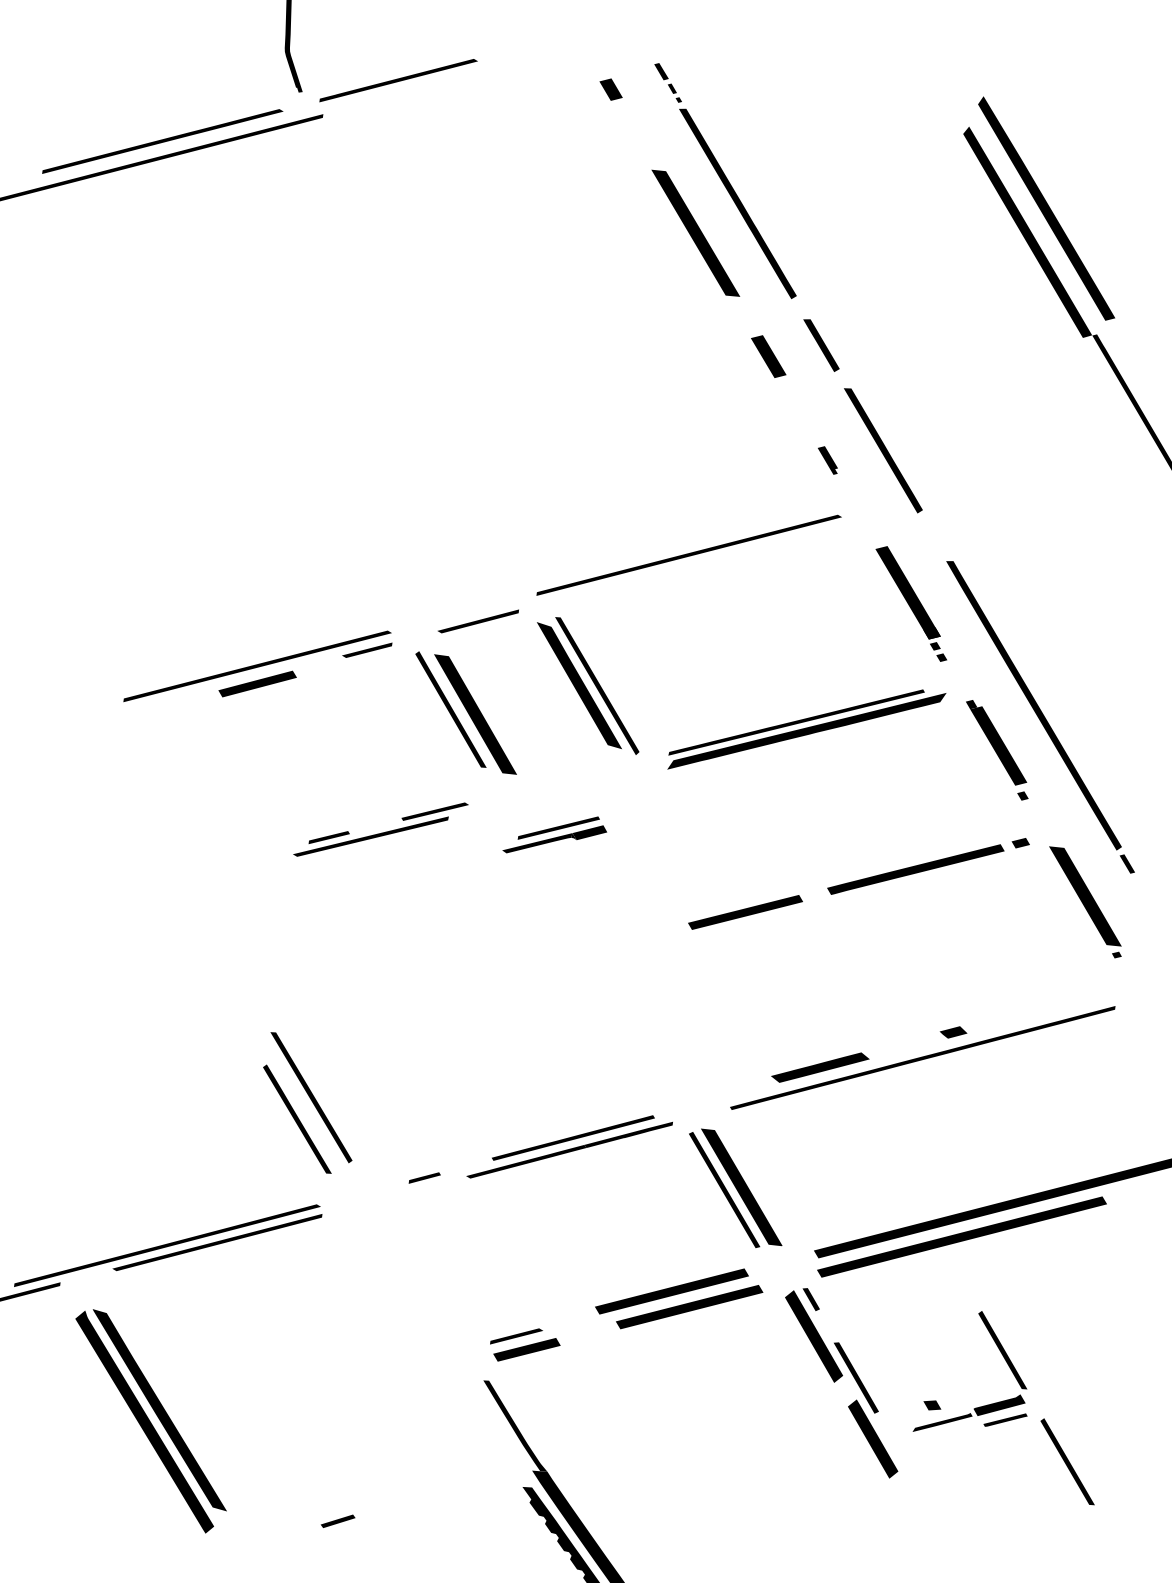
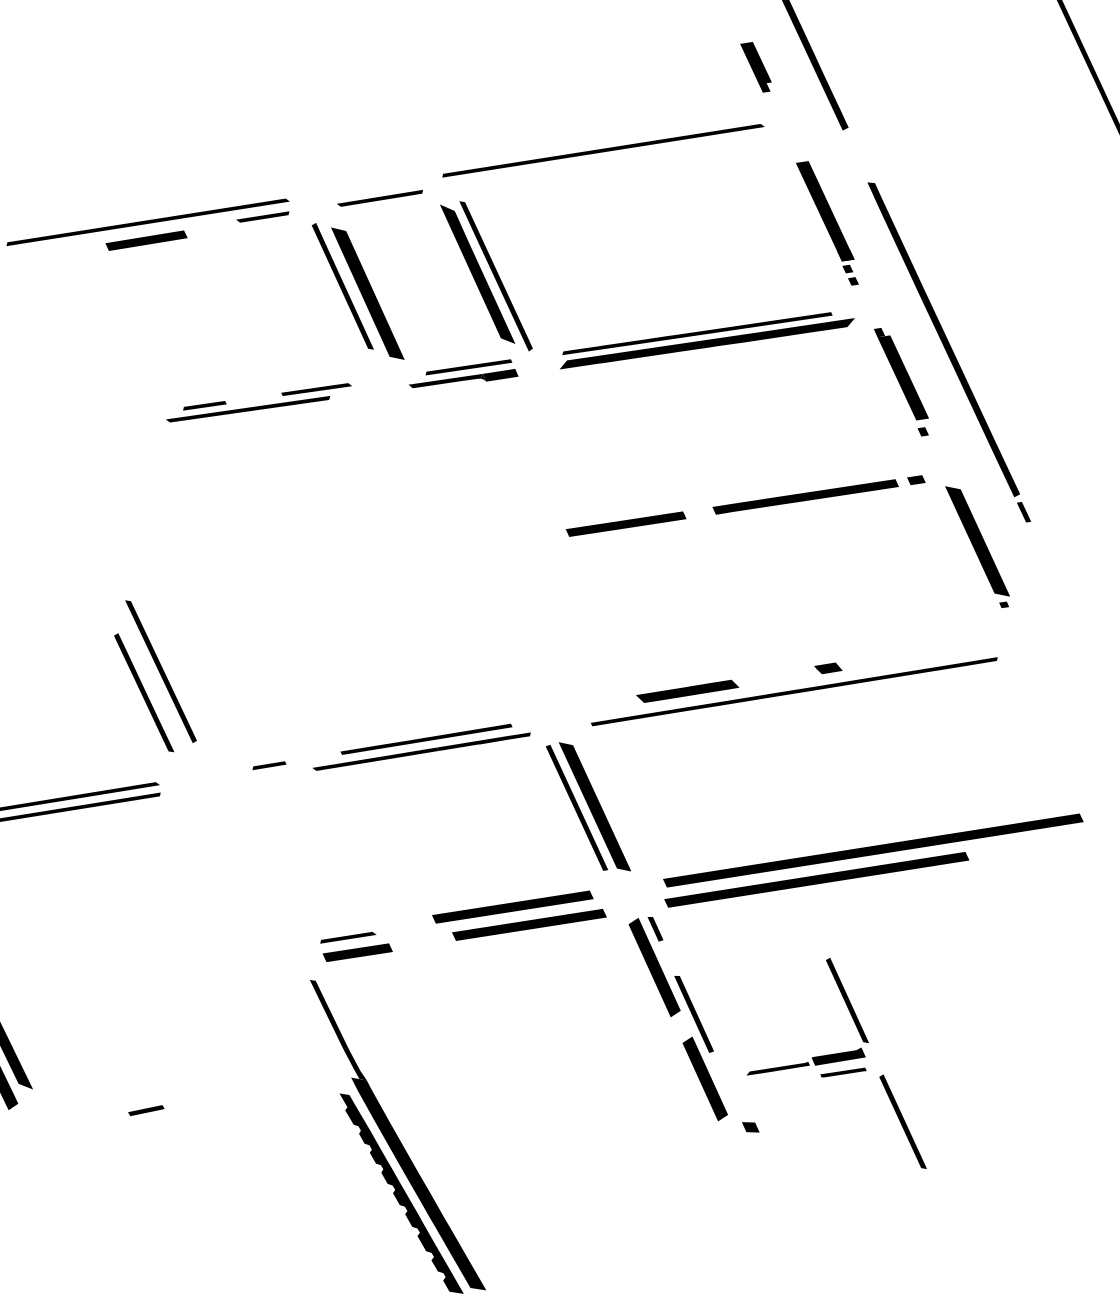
part: (827, 460) -> (755, 67), size x1.67
part: (554, 834) -> (463, 373), moved
part: (932, 1405) -> (750, 1127), moved

